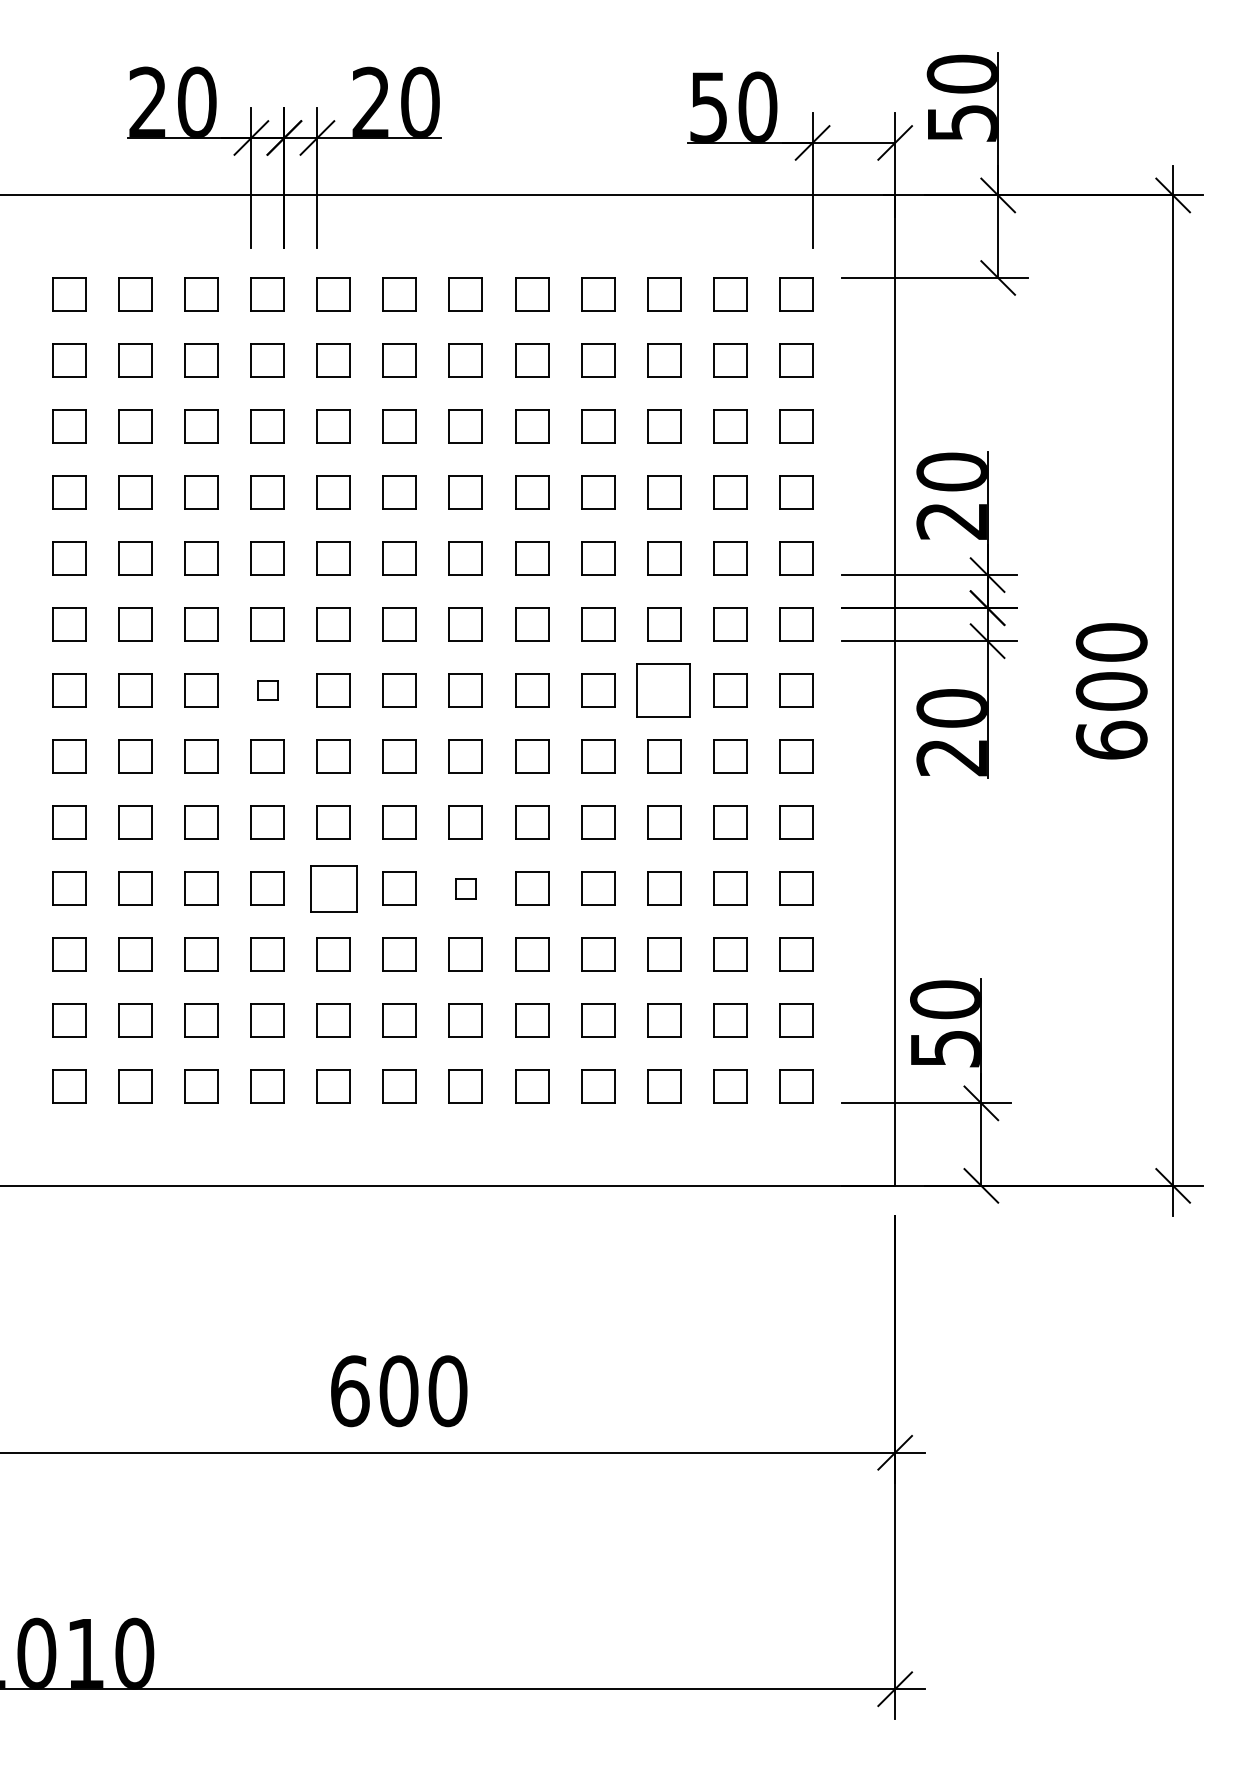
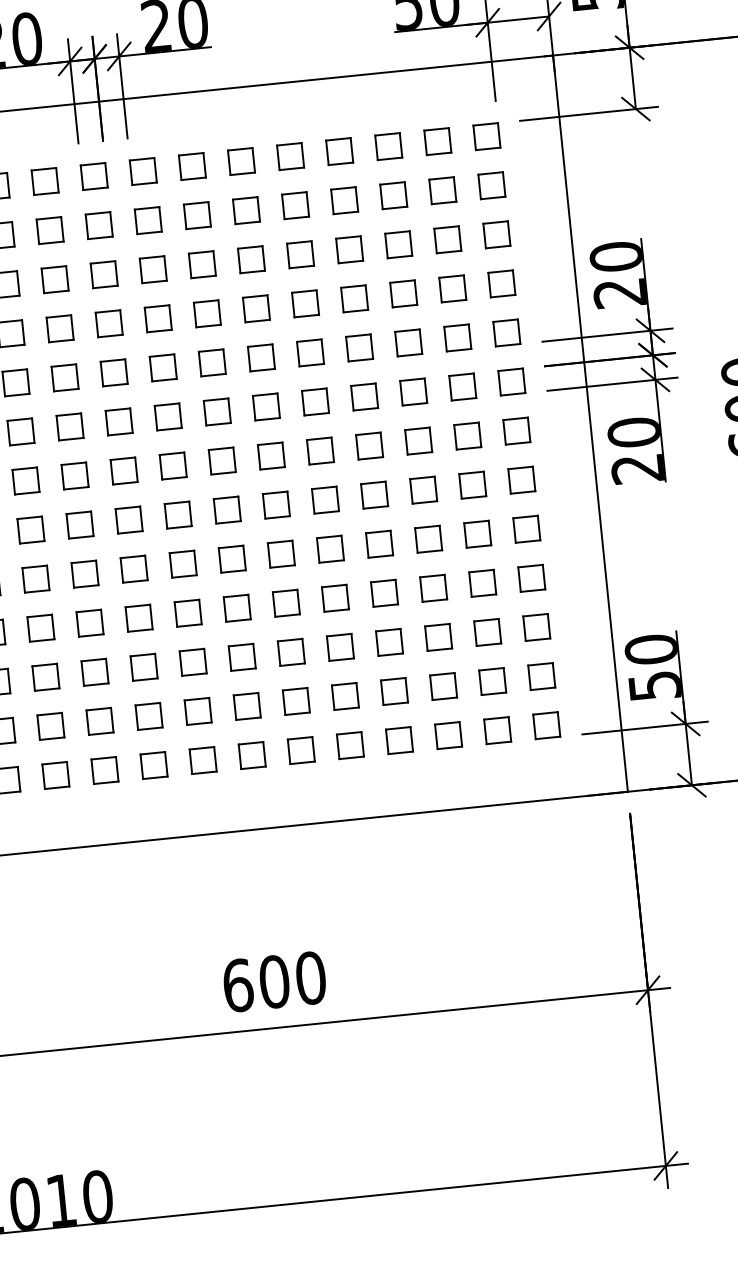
part: (267, 690) -> (123, 470), size x1.67
part: (664, 690) -> (418, 440), size x0.62
part: (333, 888) -> (187, 613), size x0.71
part: (465, 888) -> (286, 603), size x1.67

